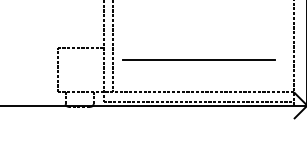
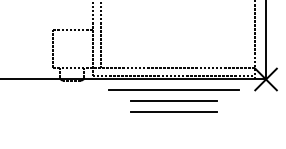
line: (198, 58) -> (173, 89), moved
line: (198, 131) -> (173, 101), added
line: (198, 143) -> (173, 111), added

